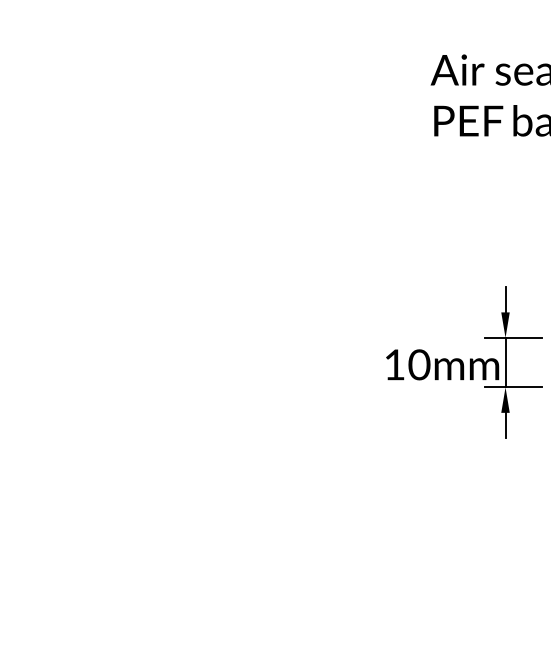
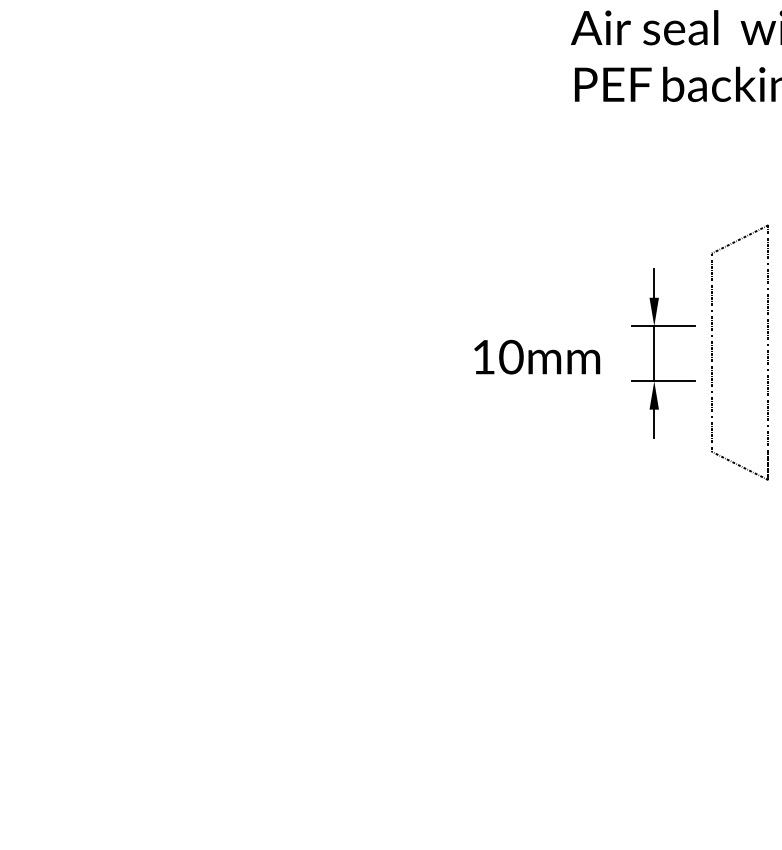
text: (442, 364) -> (537, 356), moved

